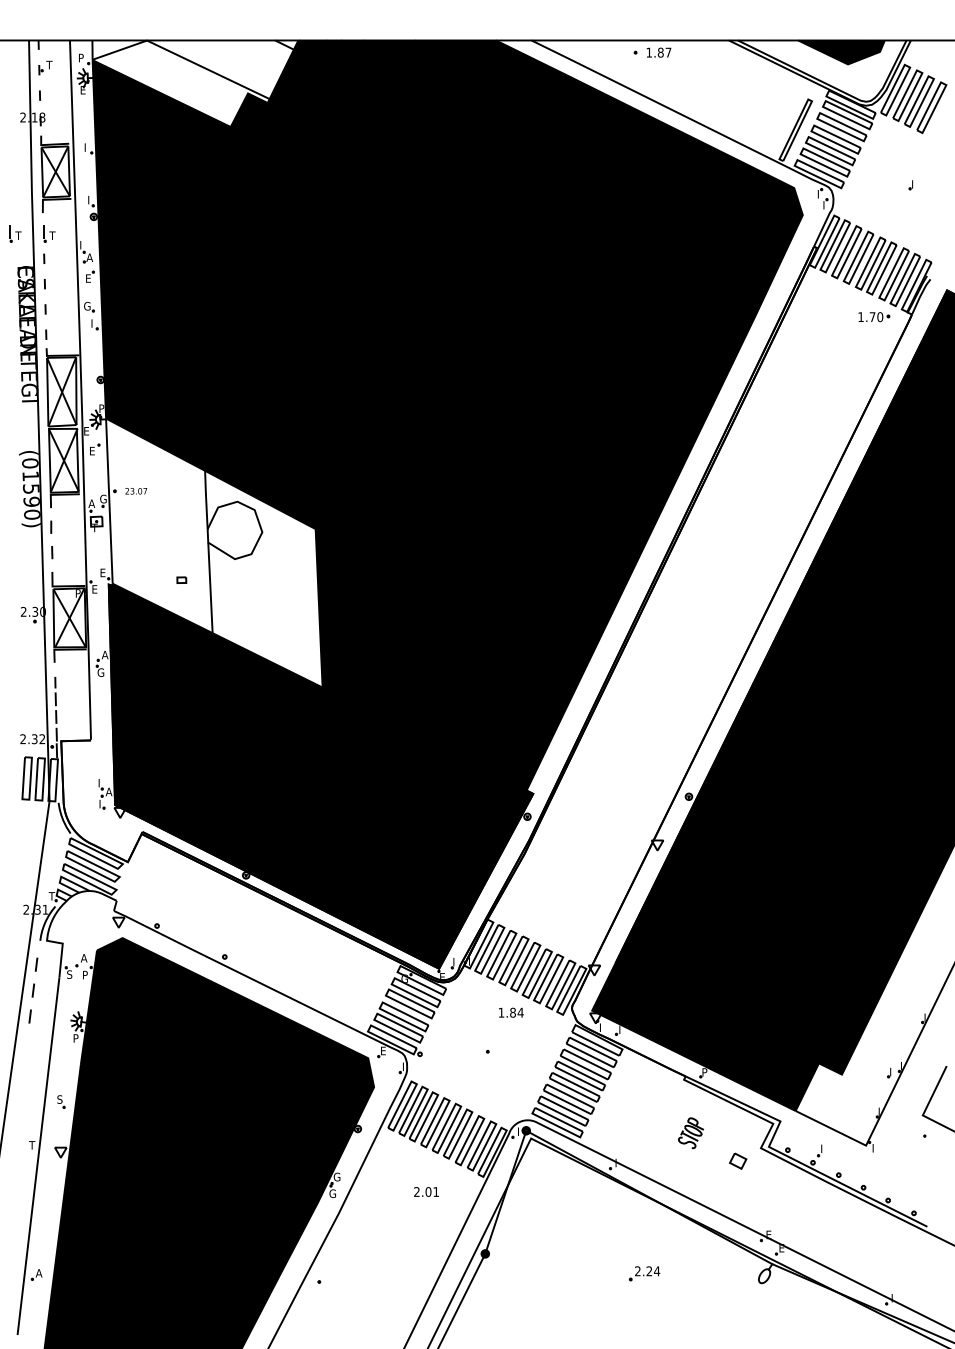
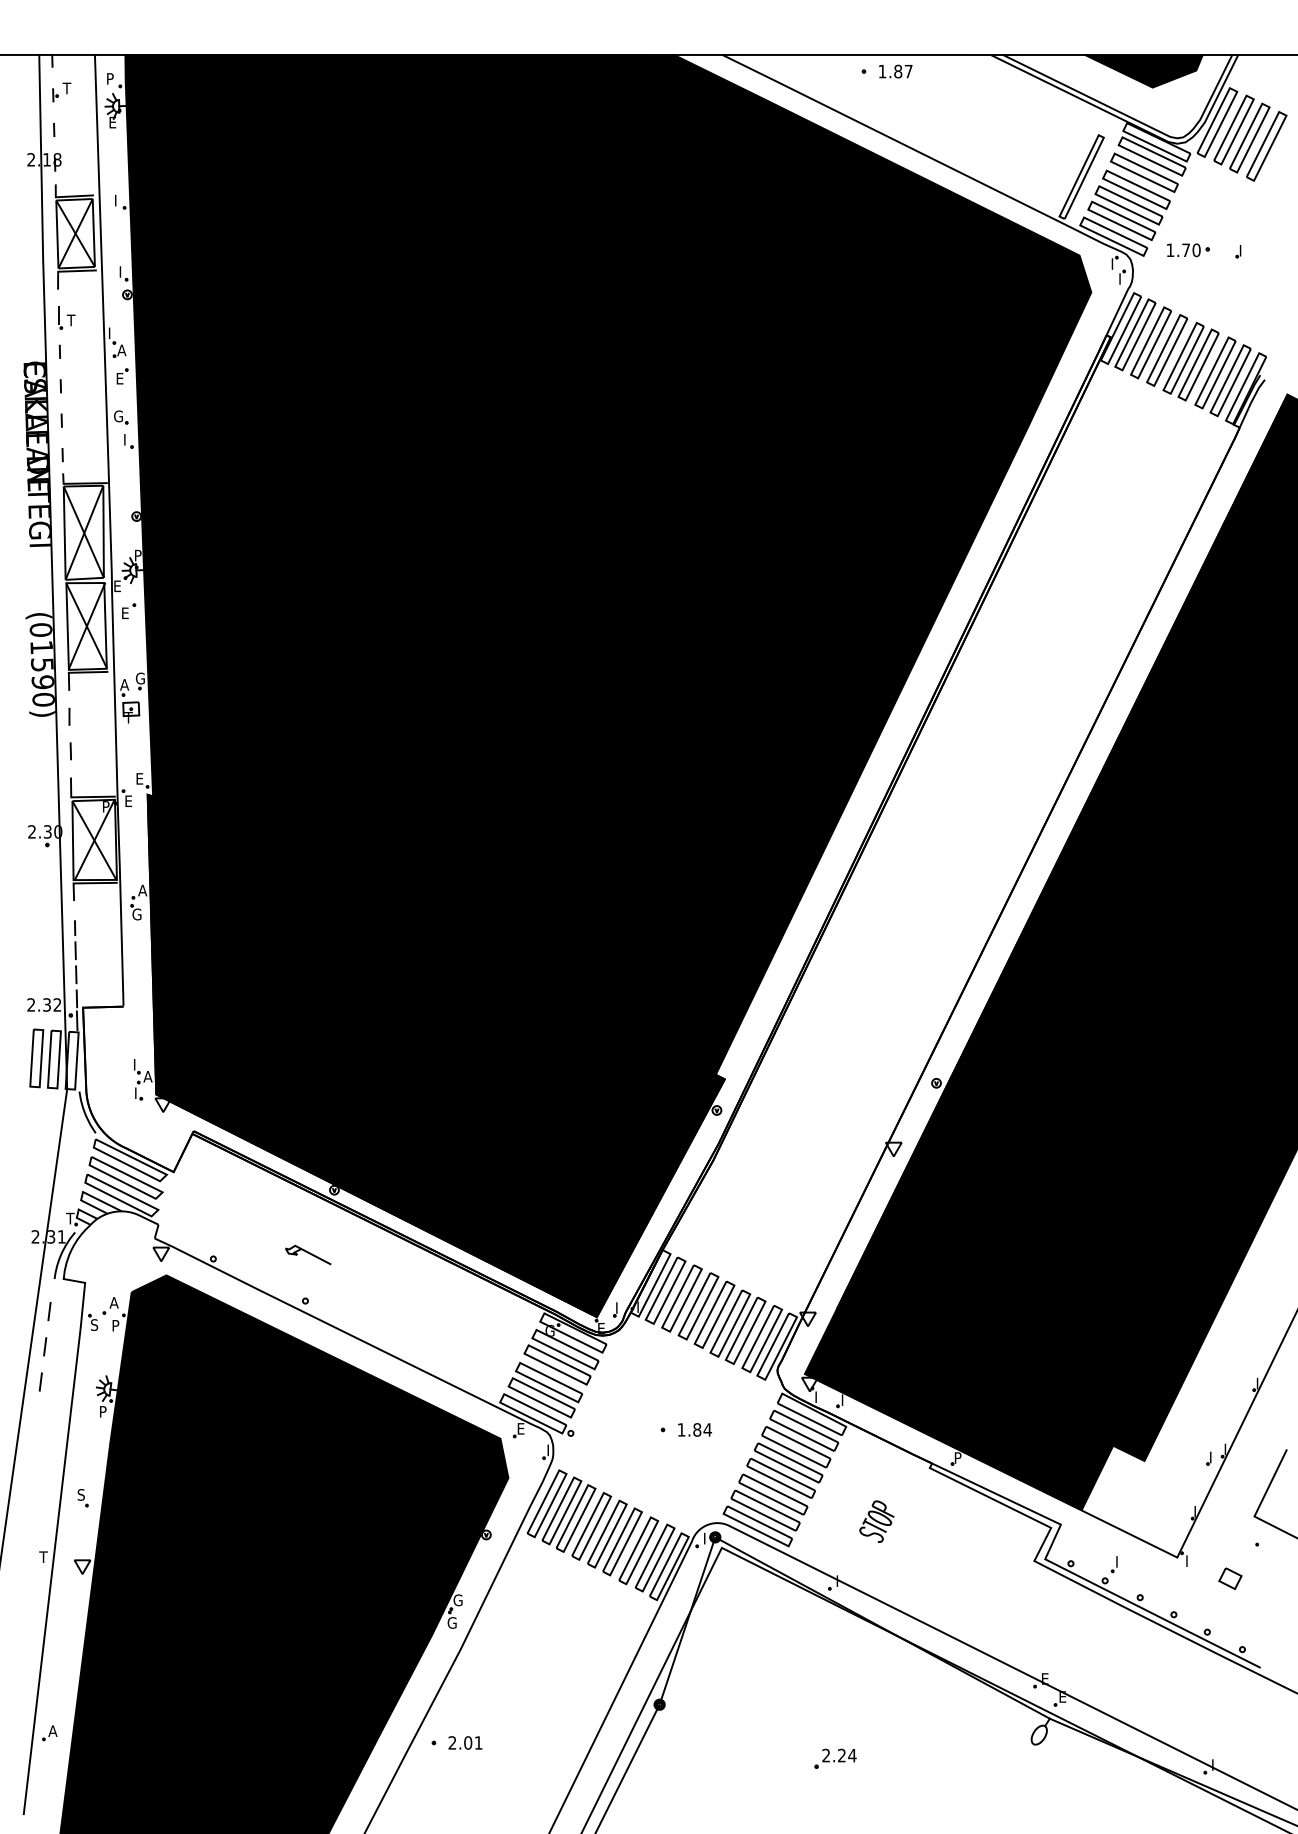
fill: (195, 83) -> (265, 113), added
part: (15, 233) -> (20, 317), removed
part: (874, 317) -> (1188, 250), moved
fill: (214, 552) -> (291, 751), added
curve: (226, 922) -> (307, 1254), added
text: (511, 1012) -> (695, 1429), moved
part: (690, 1133) -> (876, 1522), moved
part: (738, 1160) -> (1230, 1577), moved
text: (426, 1191) -> (465, 1742), moved
part: (644, 1273) -> (835, 1758), moved

